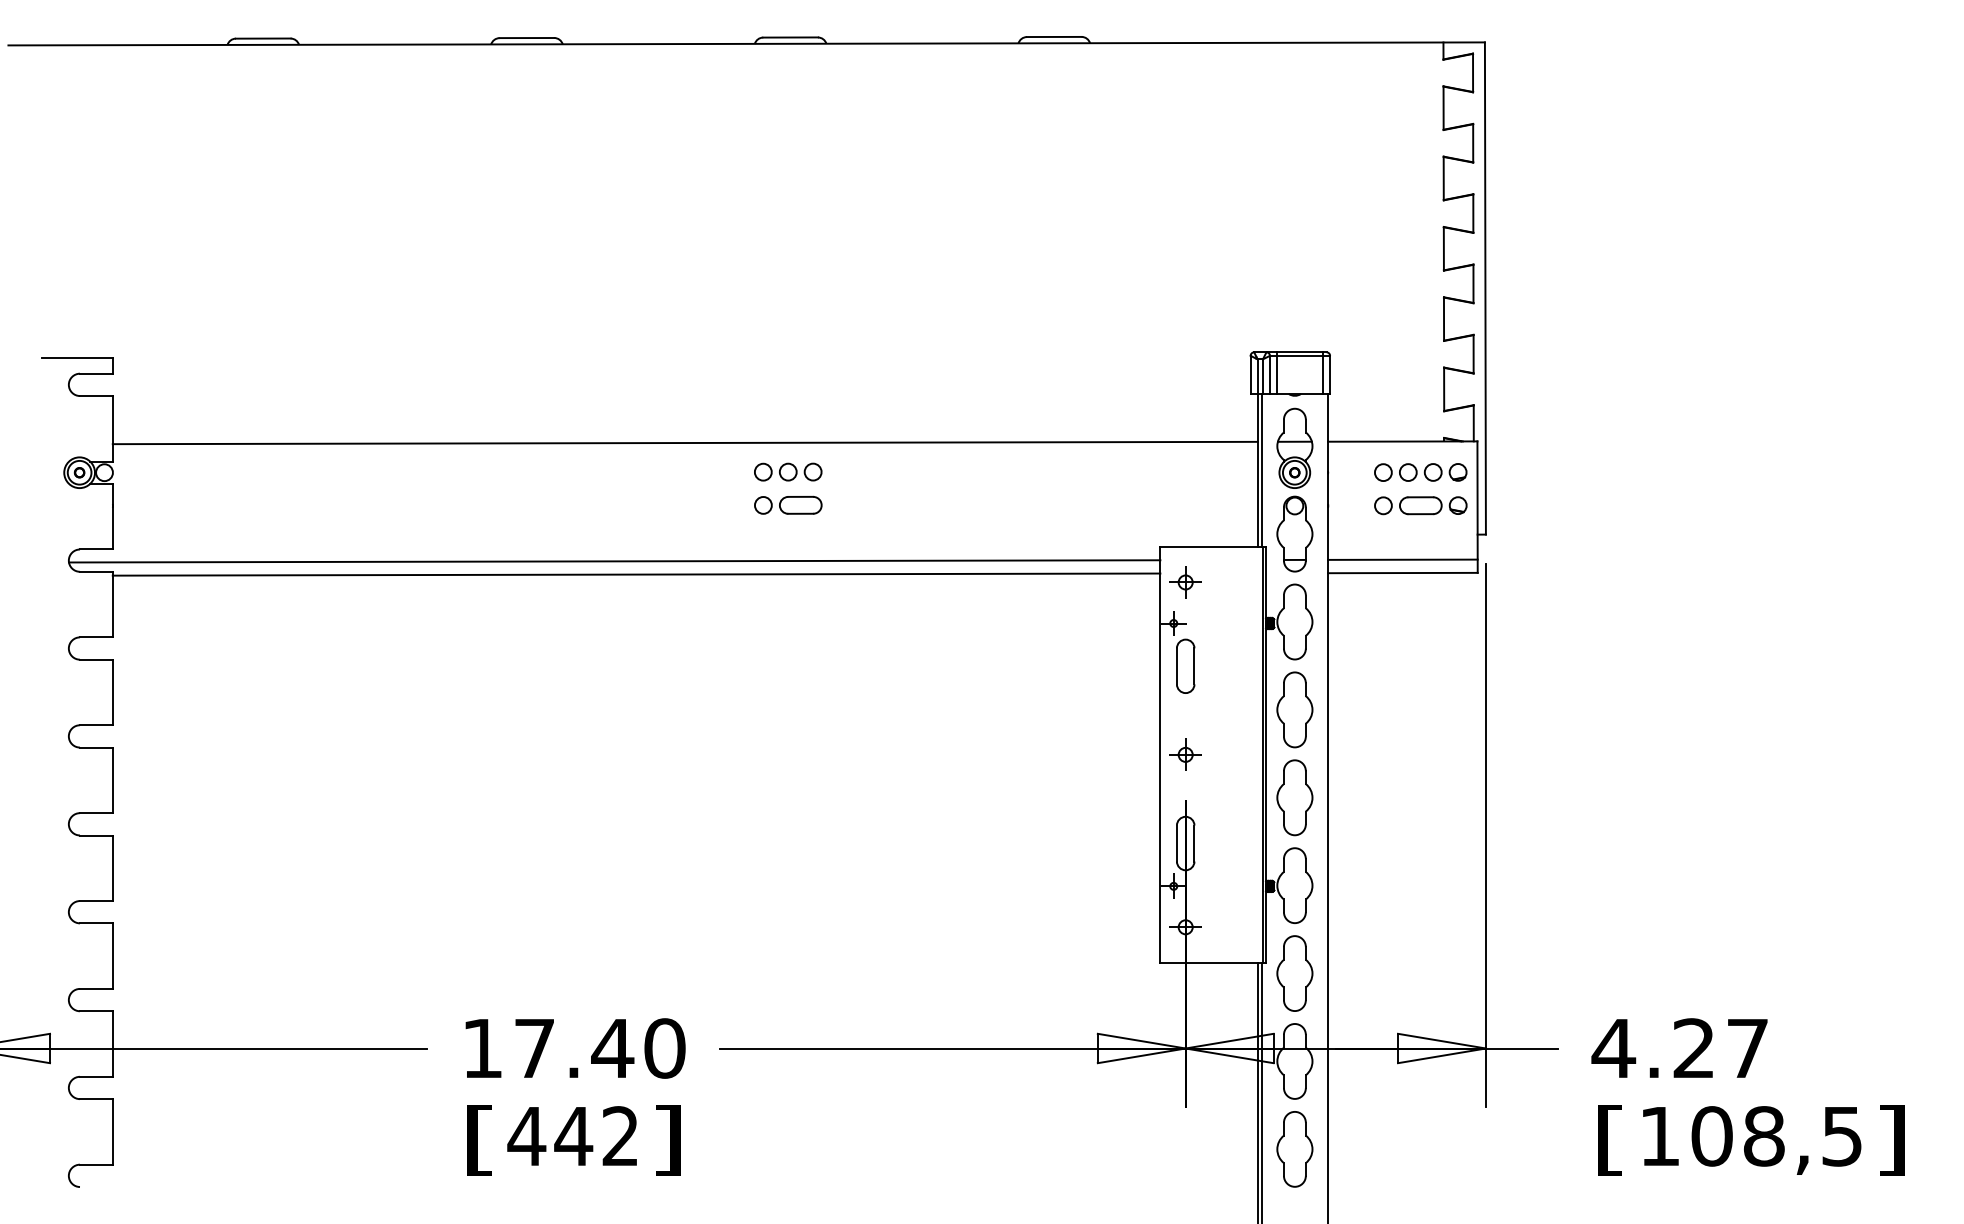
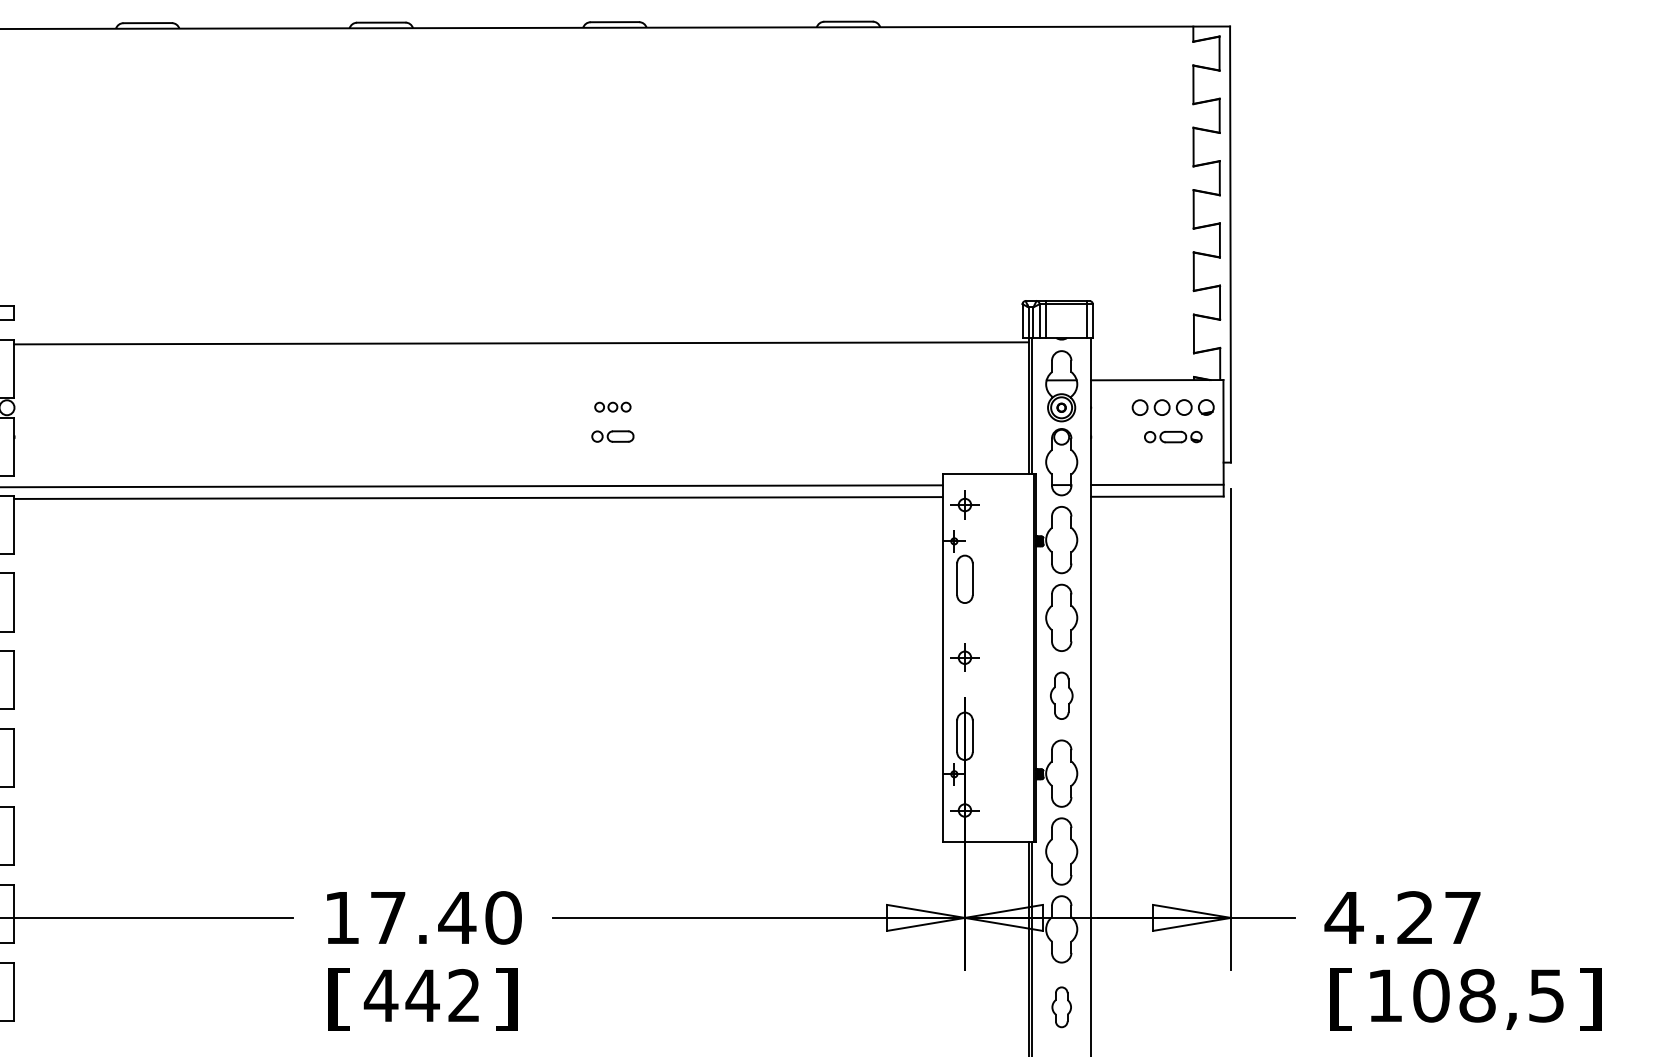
line: (684, 442) -> (520, 342), moved
part: (788, 471) -> (613, 406), size x0.6
part: (788, 504) -> (613, 435), size x0.7
part: (1420, 505) -> (1172, 436), size x0.7
part: (1294, 797) -> (1061, 695), size x0.7
part: (1294, 1149) -> (1061, 1007), size x0.6

